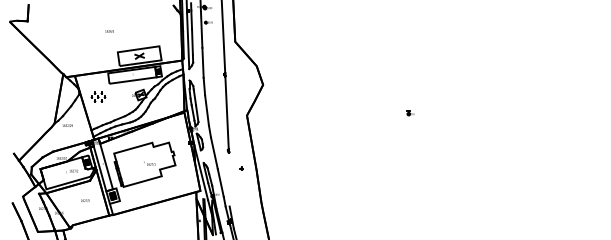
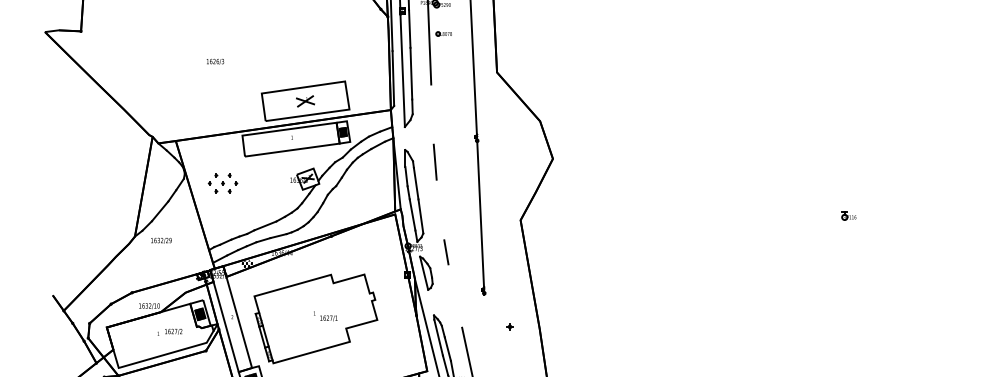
text: (109, 31) -> (215, 61), moved
line: (202, 62) -> (431, 113), removed
line: (206, 110) -> (439, 210), removed
line: (214, 153) -> (455, 296), removed

